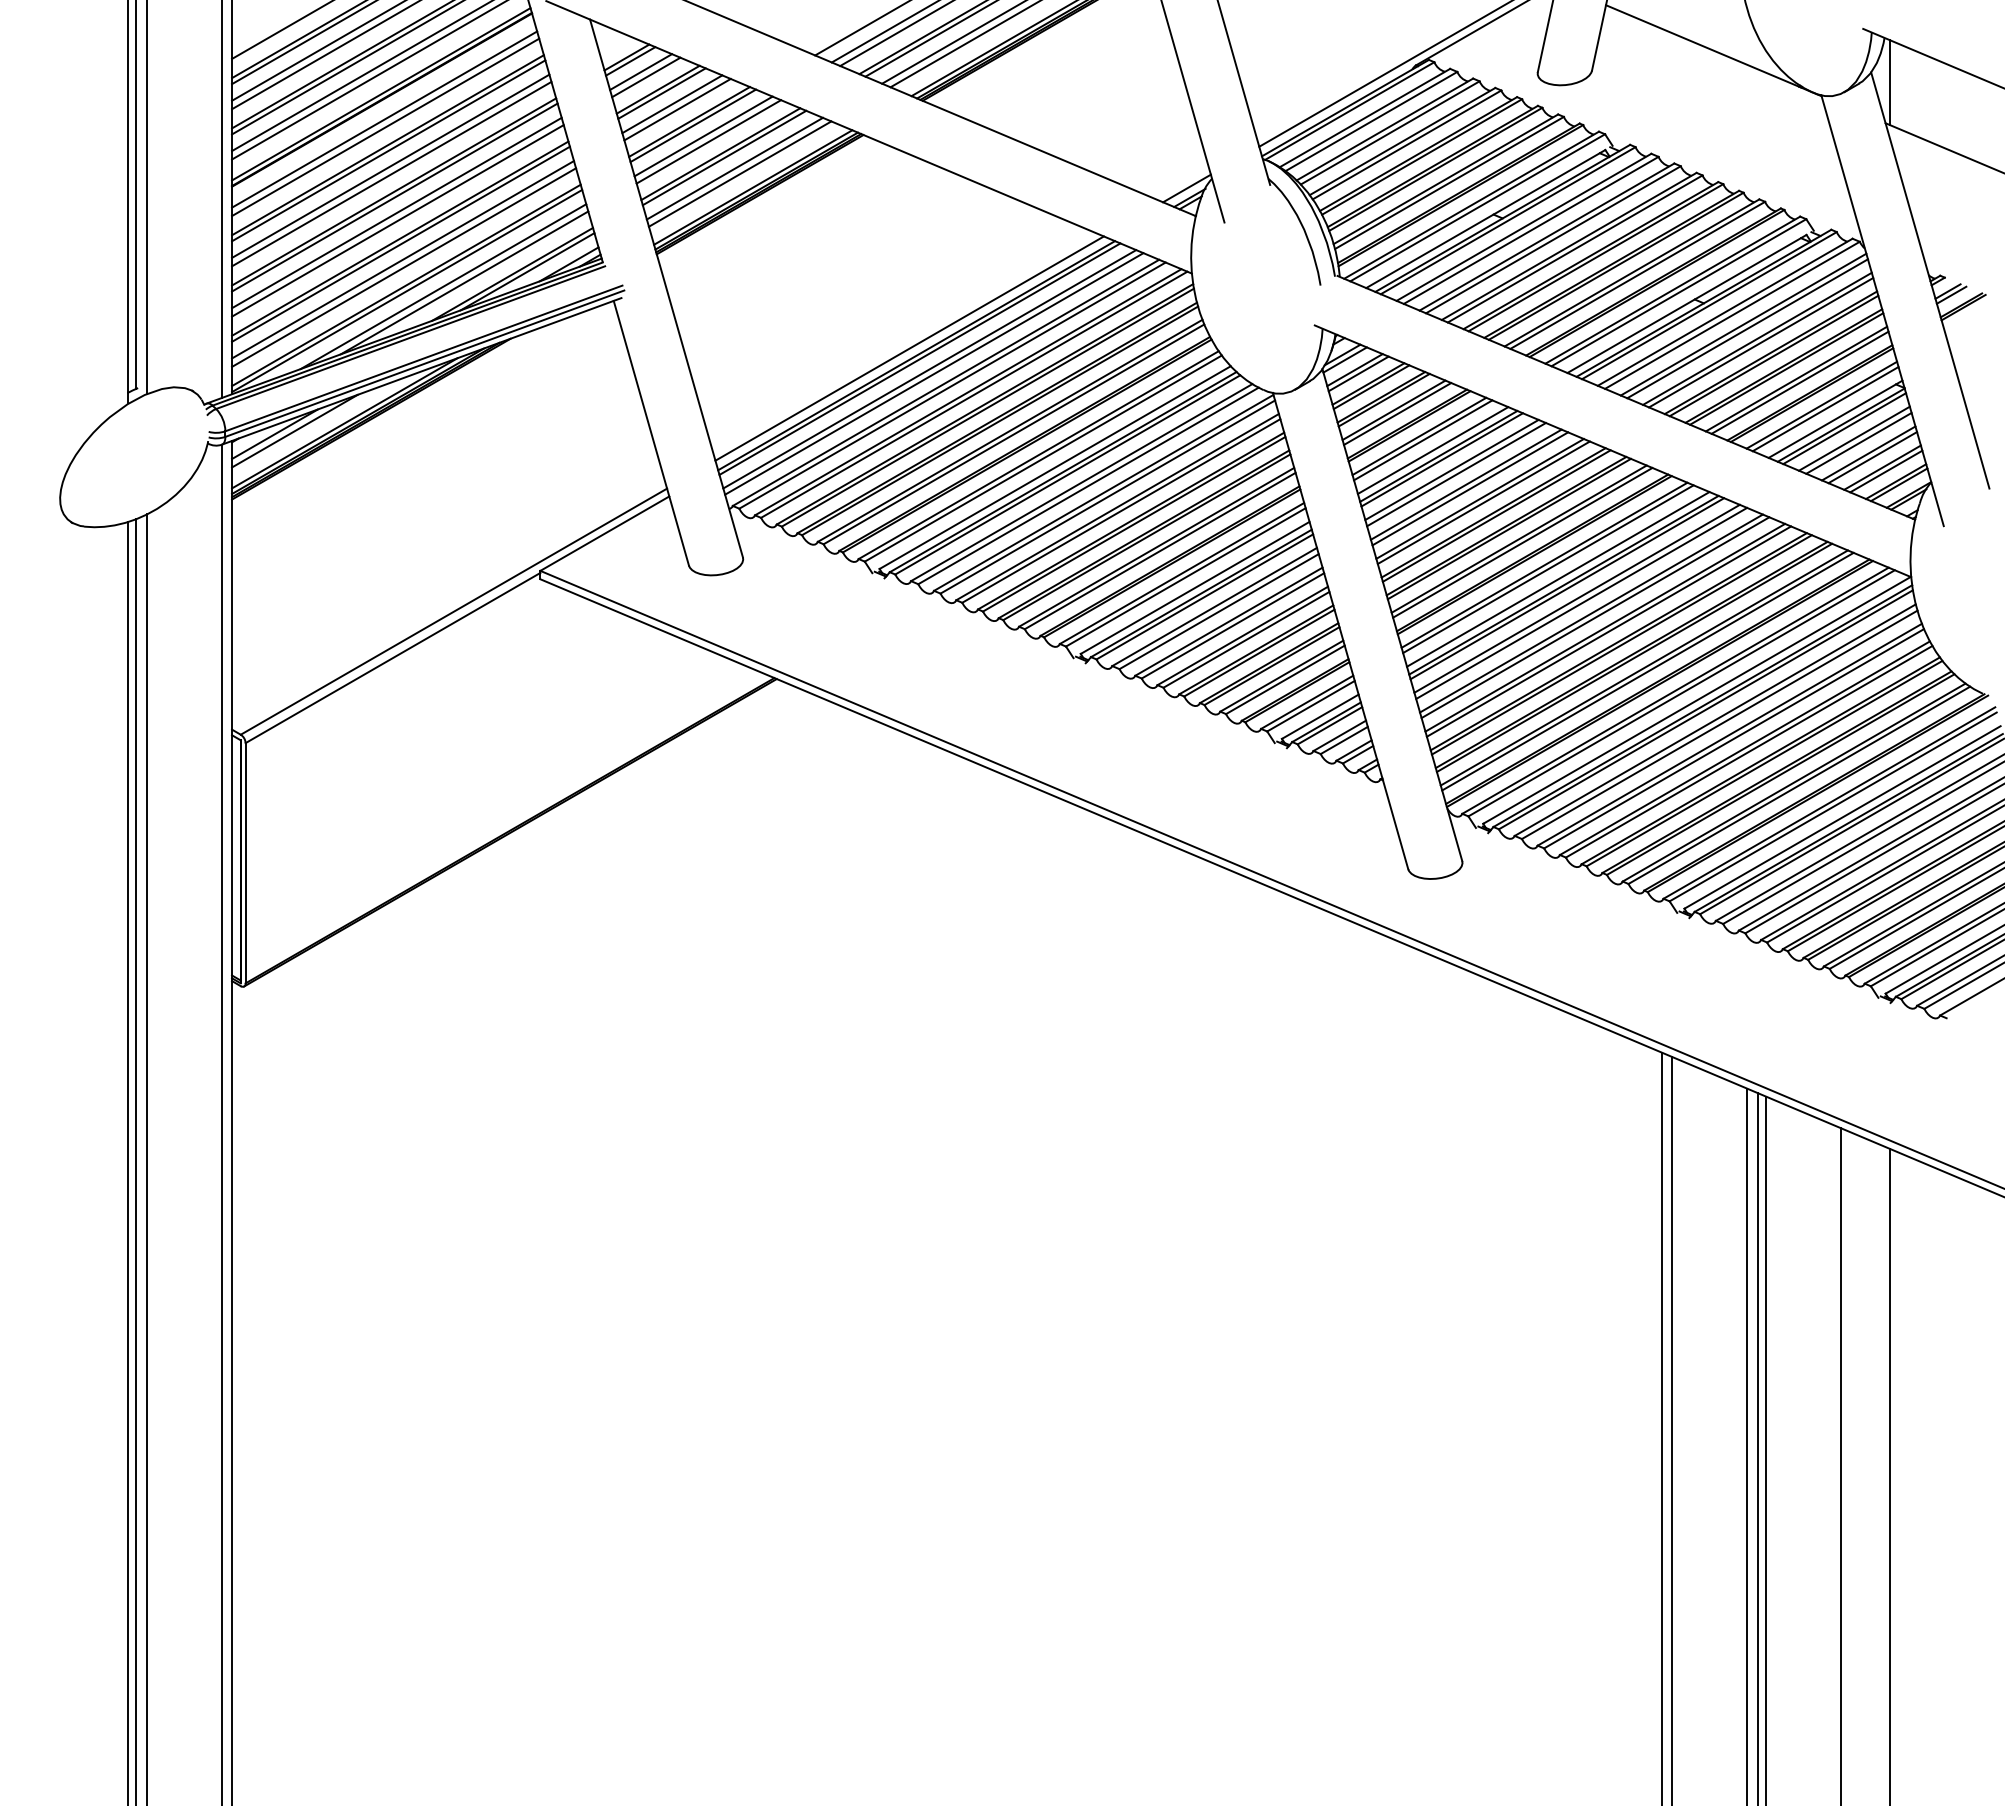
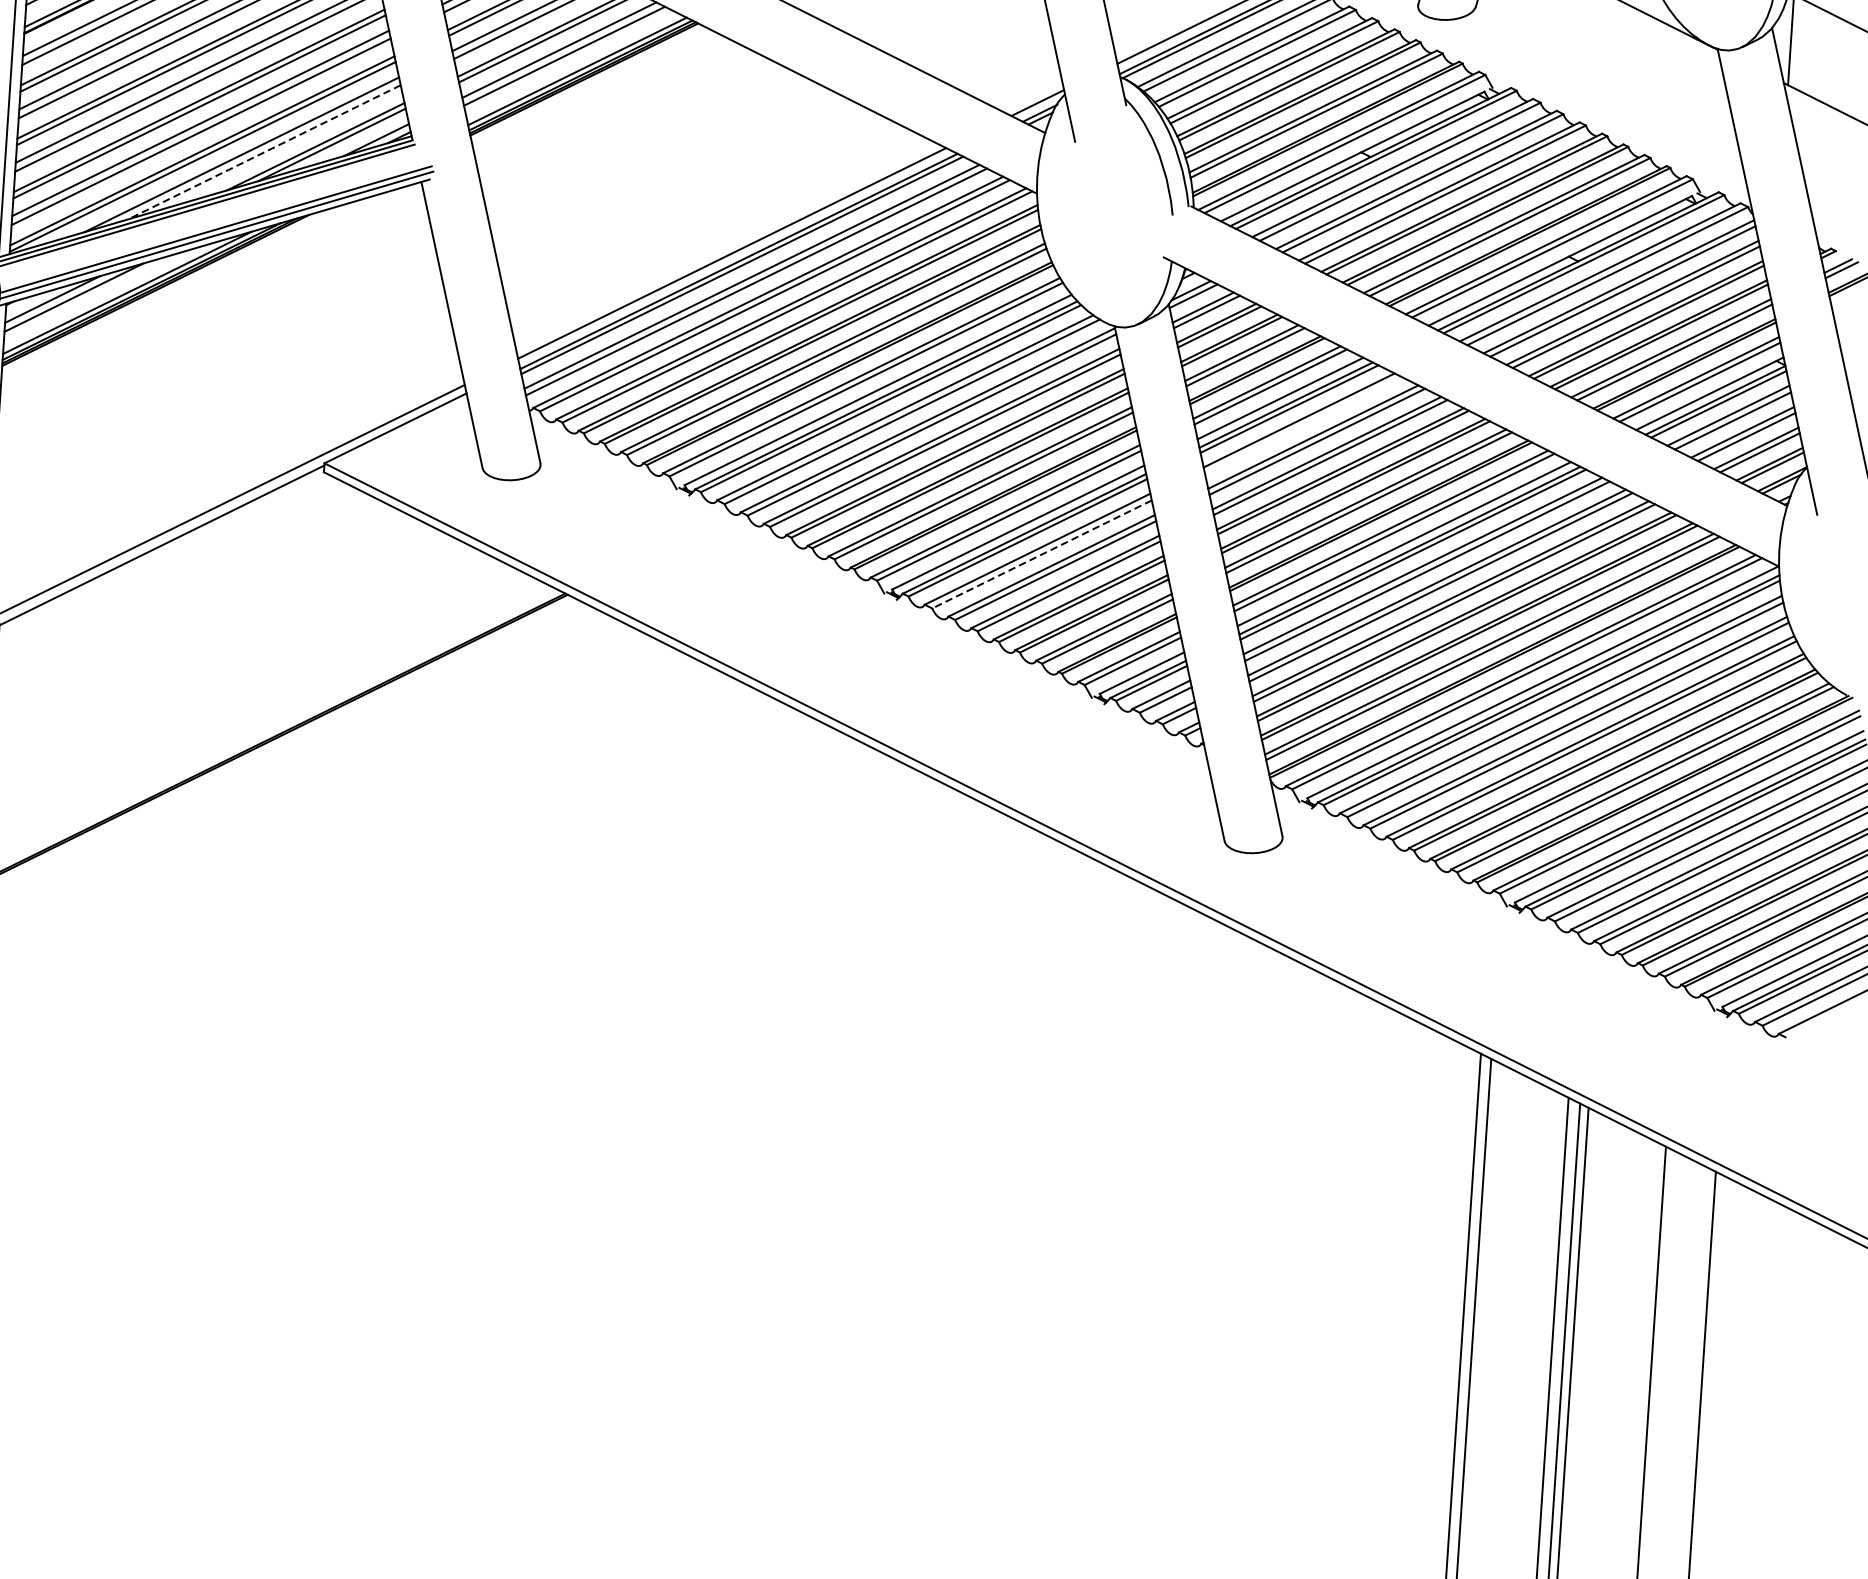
line: (464, 282) -> (264, 151), solid -> dashed
line: (1456, 474) -> (1303, 425), removed
line: (1219, 611) -> (1042, 554), solid -> dashed

